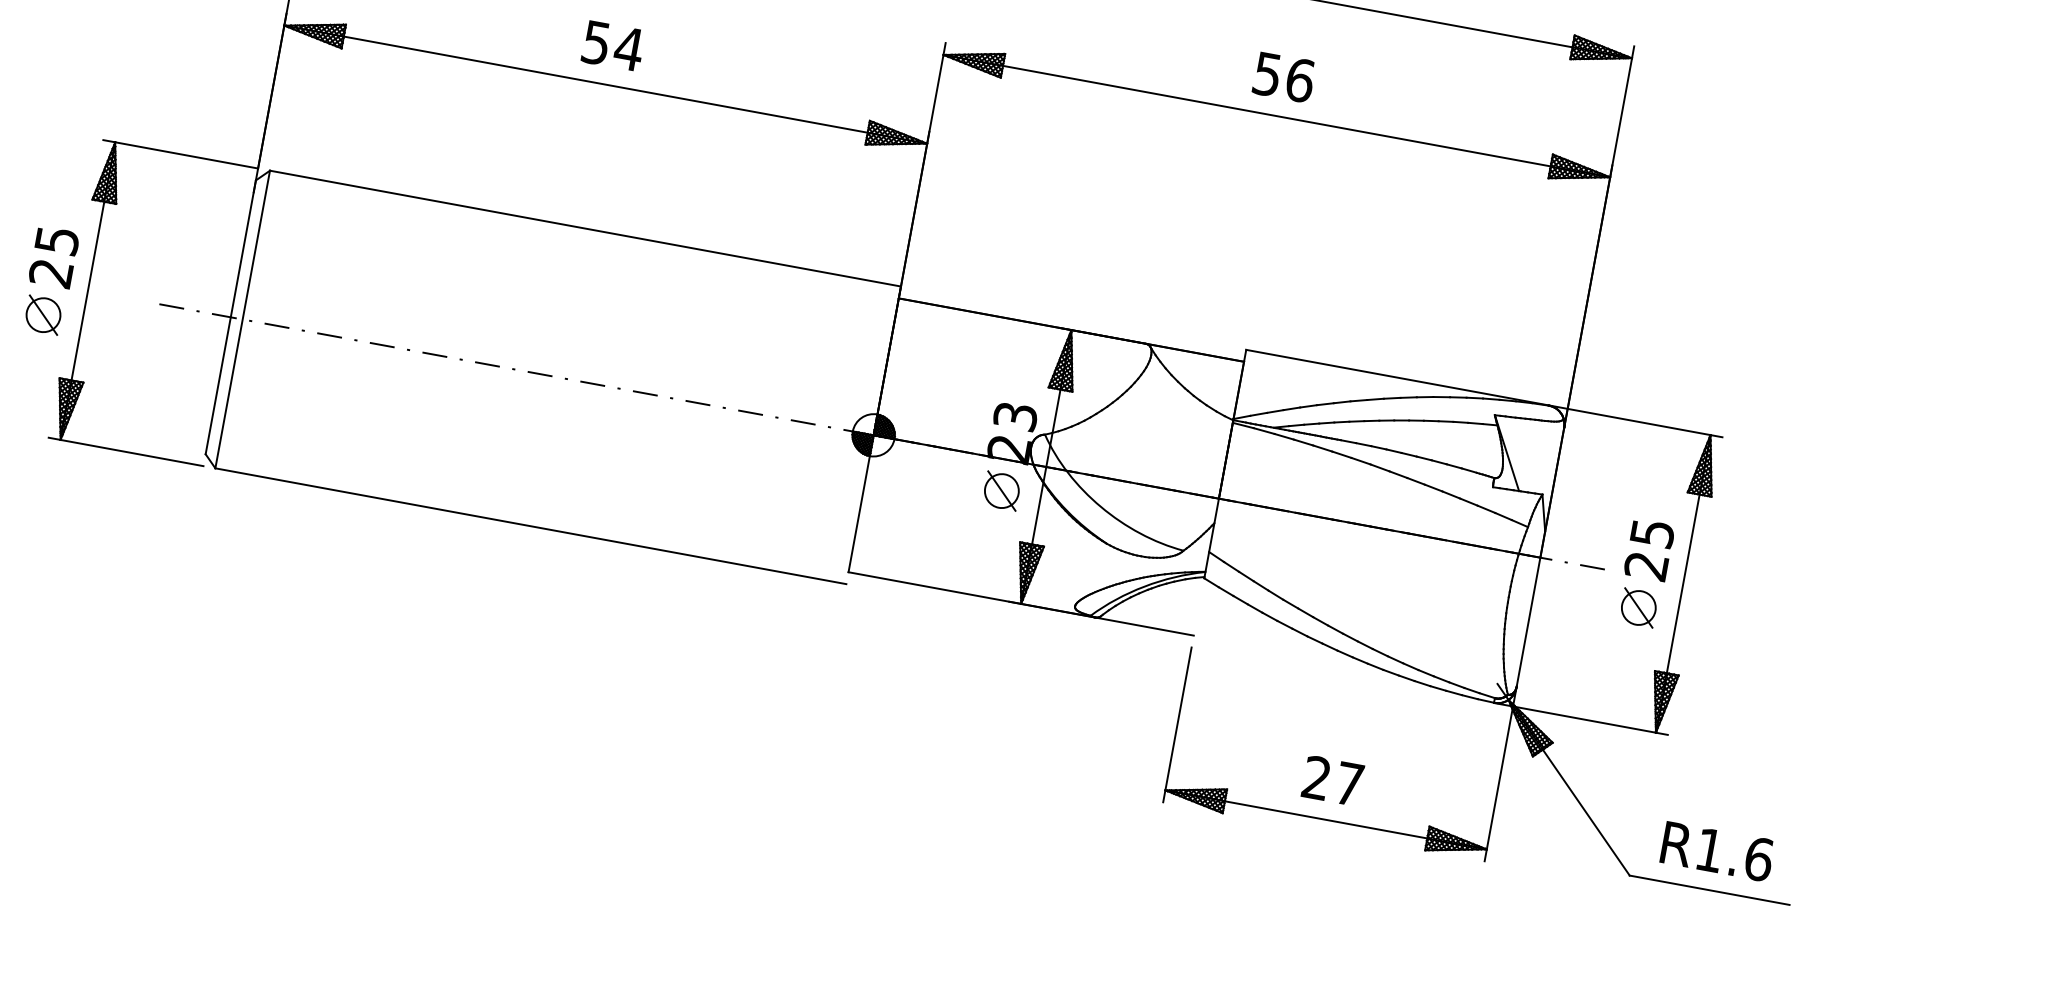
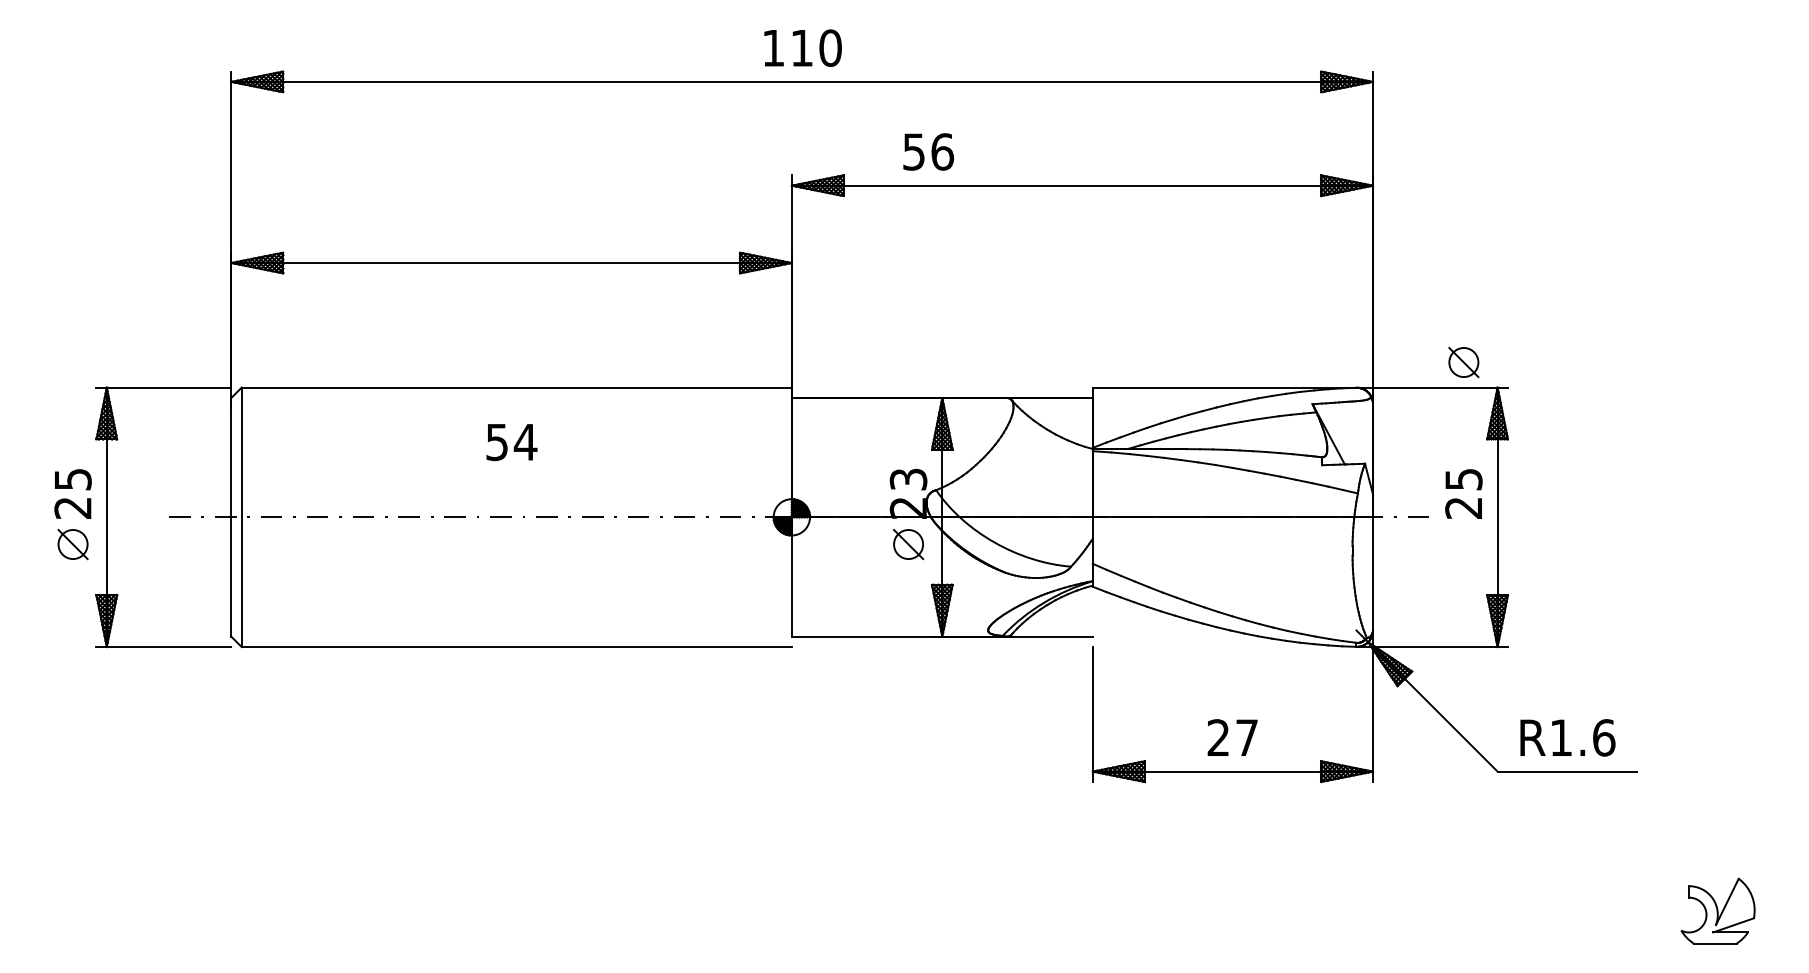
text: (612, 46) -> (511, 442), moved
text: (1284, 76) -> (928, 151), moved
part: (1638, 607) -> (1463, 362), moved

